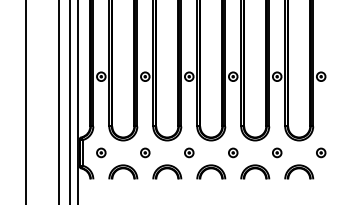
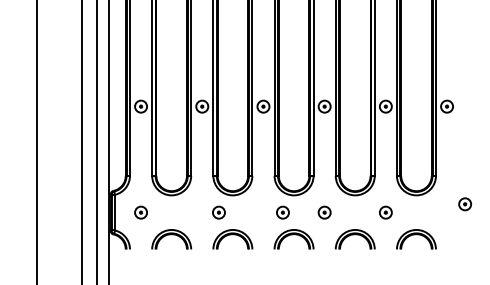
part: (145, 152) -> (219, 212), moved
part: (189, 152) -> (283, 212), moved
part: (321, 152) -> (465, 203), moved

